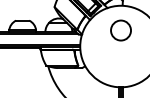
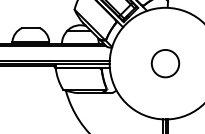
circle: (120, 30) -> (164, 63), moved

